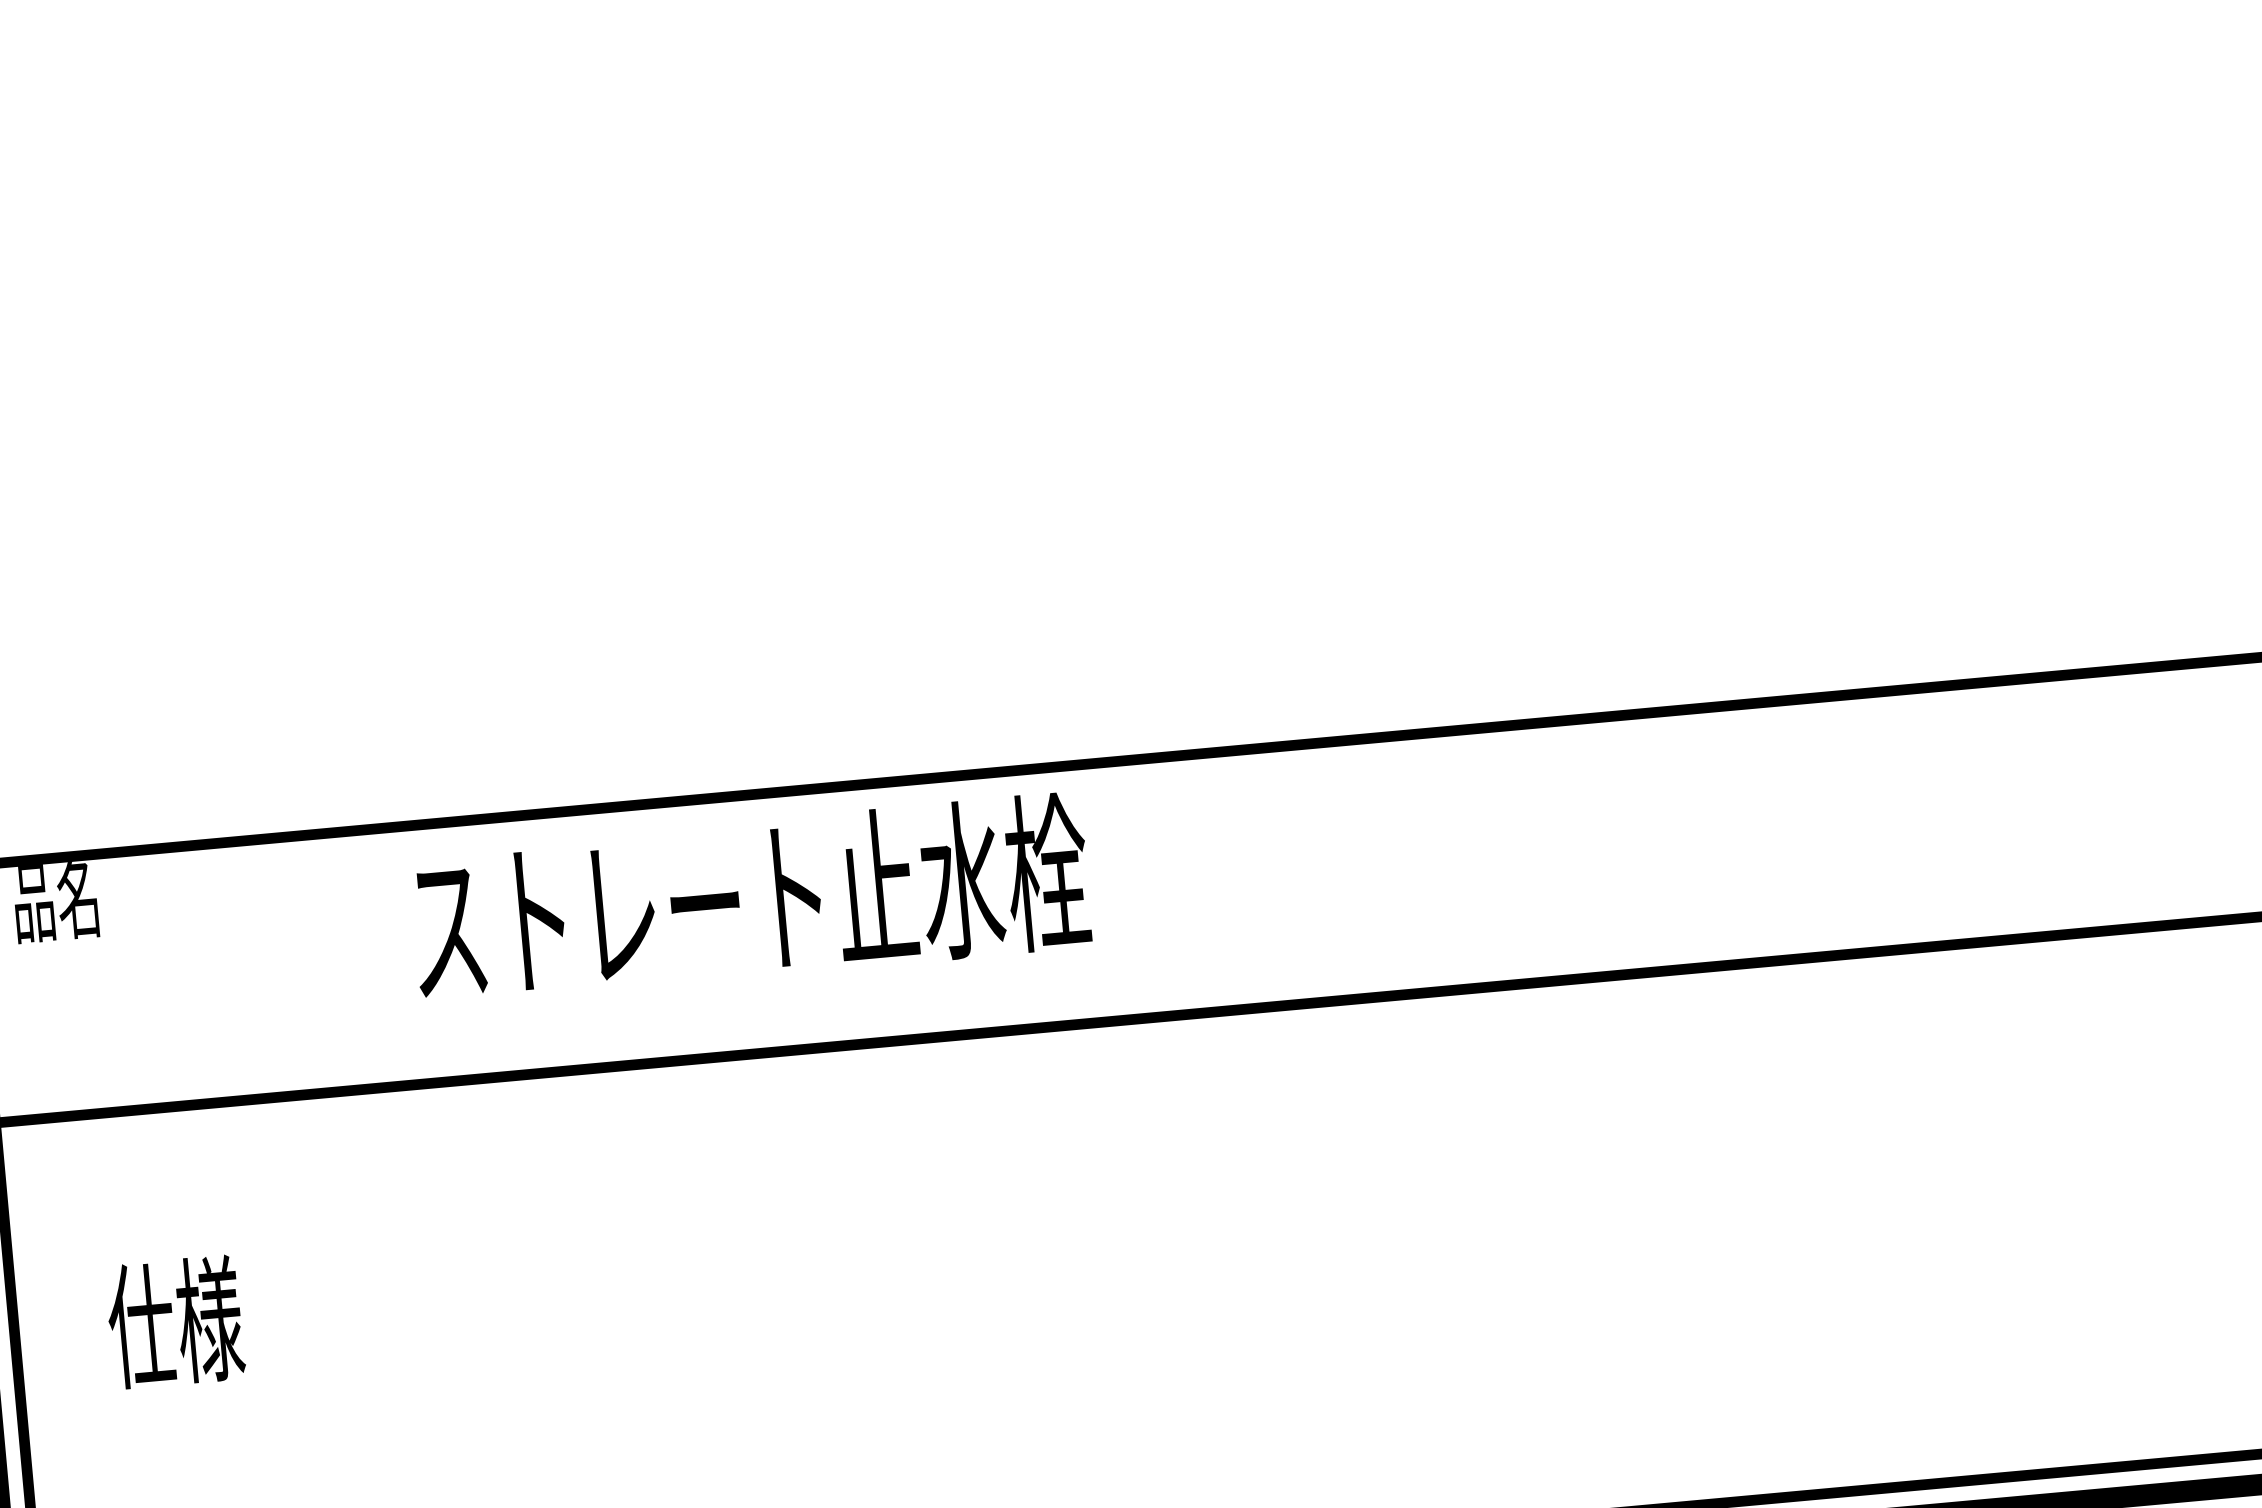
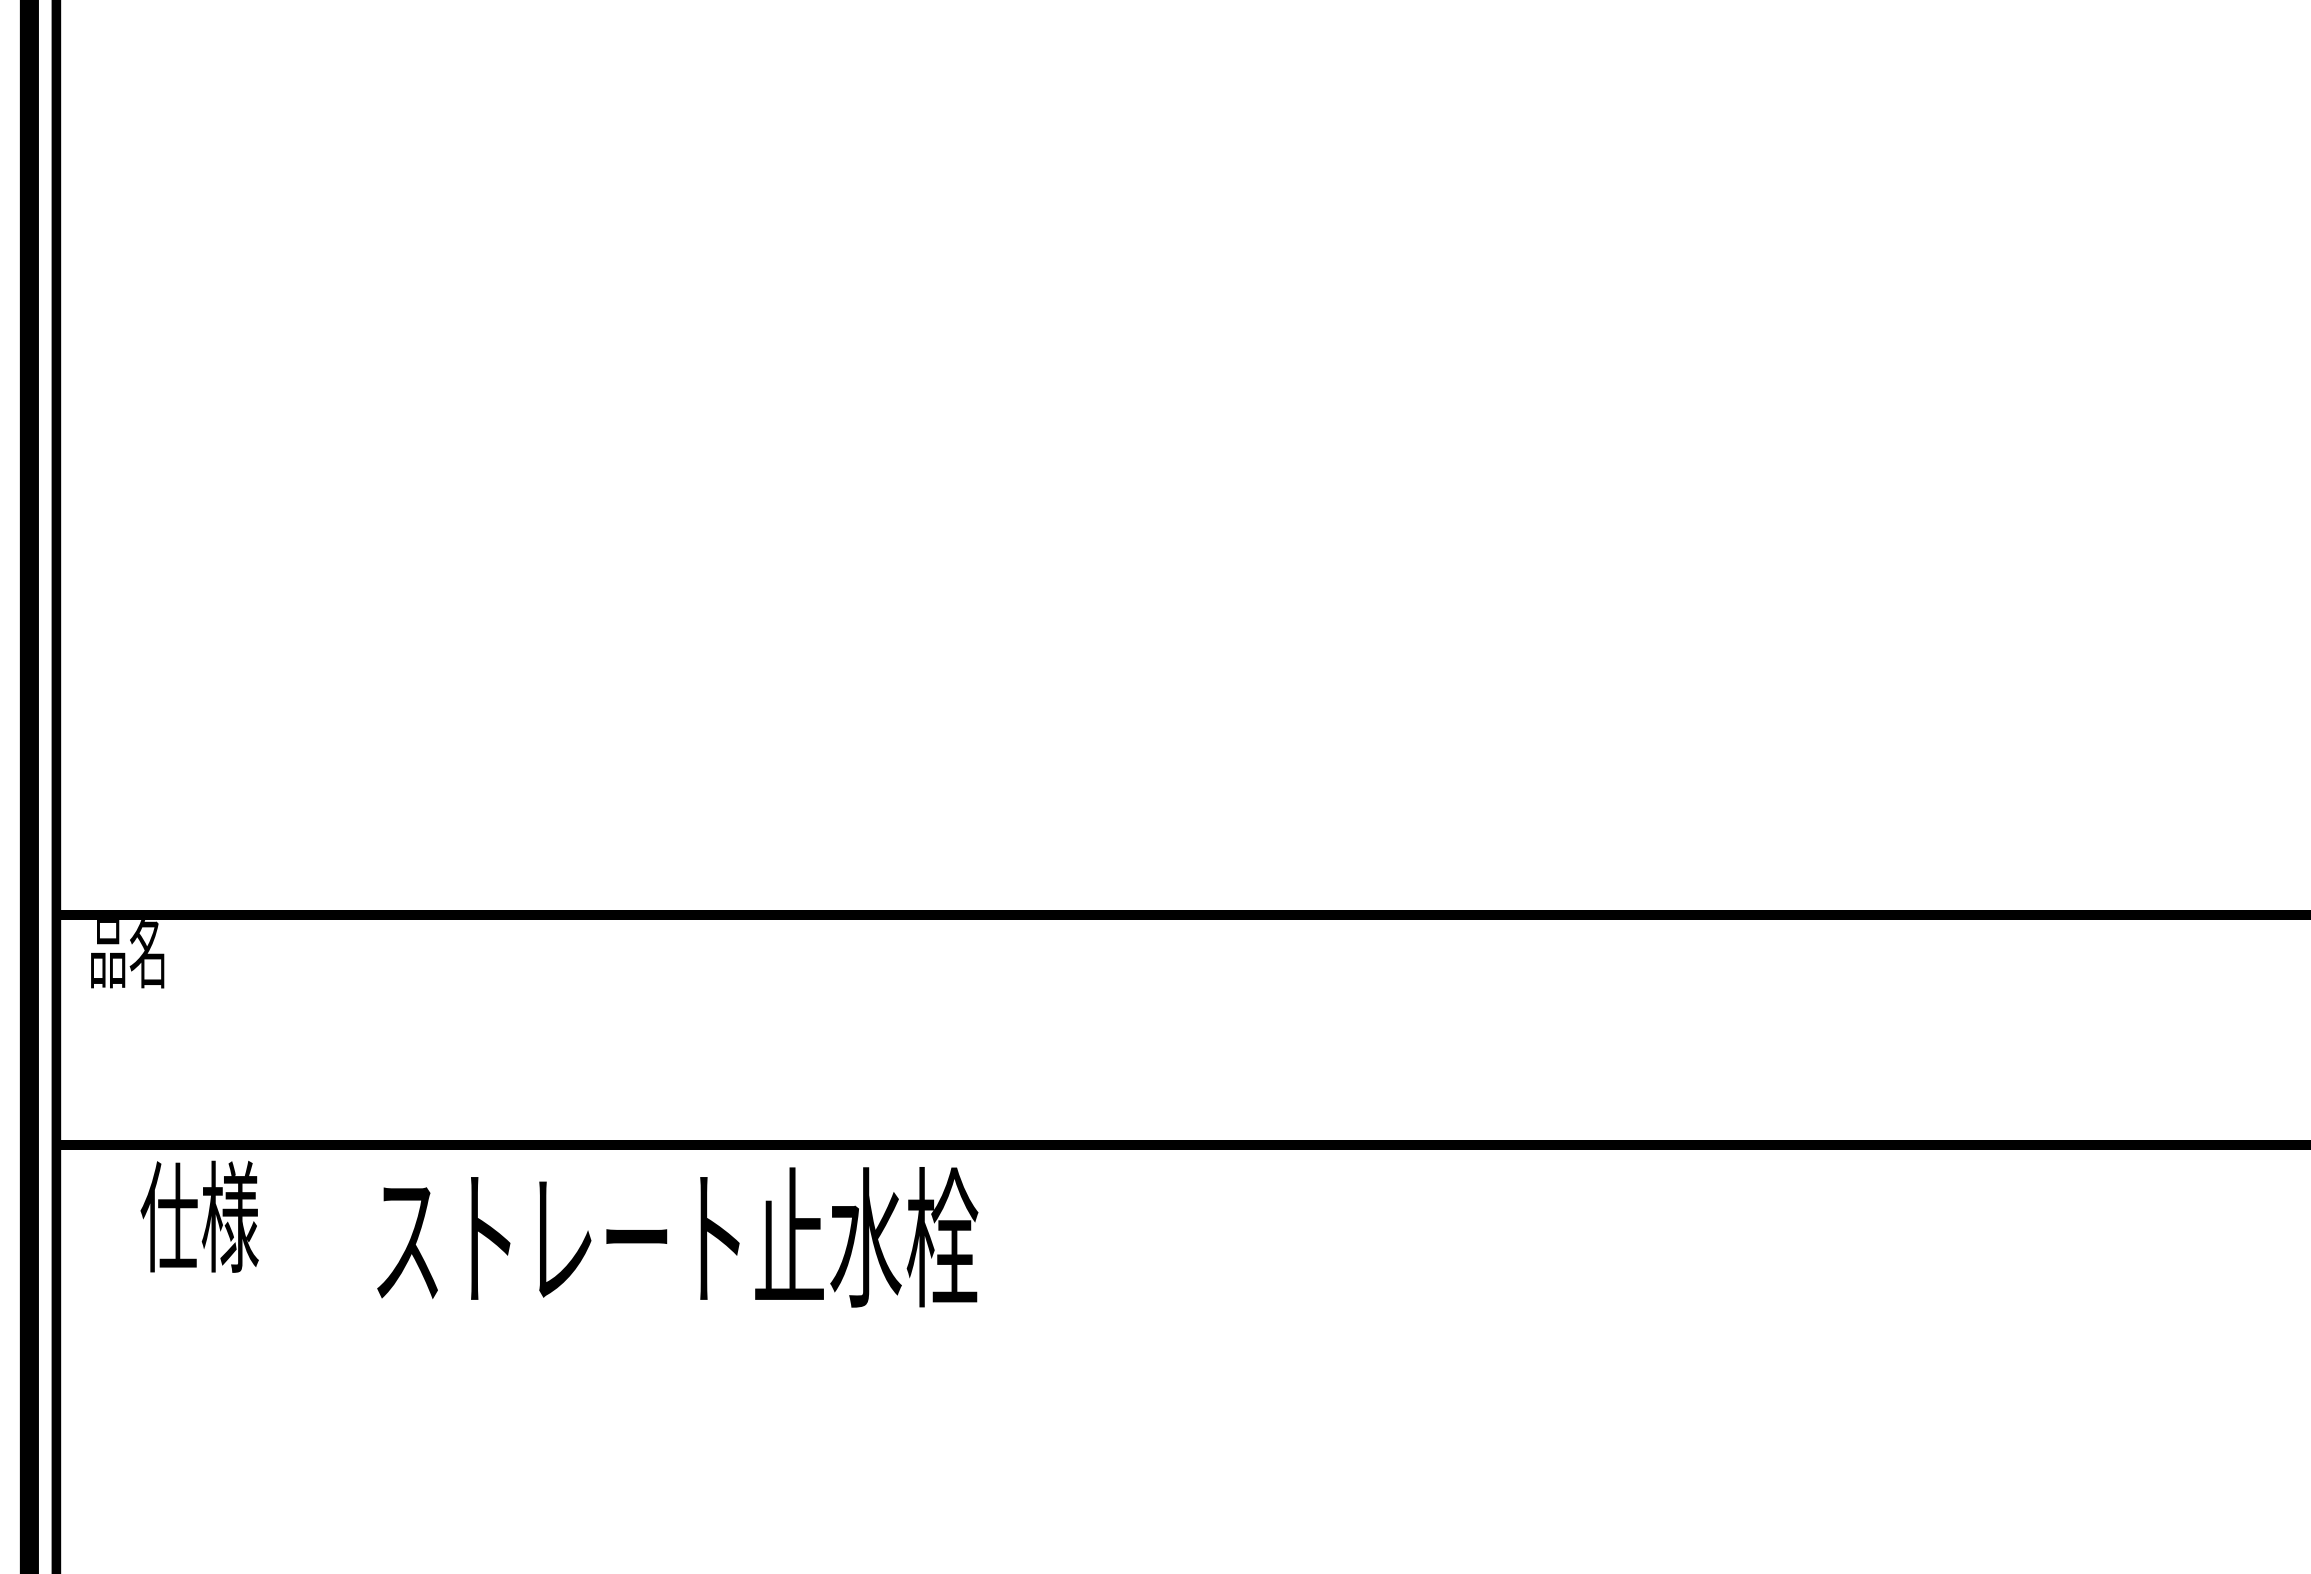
text: (750, 899) -> (677, 1237), moved
text: (175, 1321) -> (199, 1216), moved

